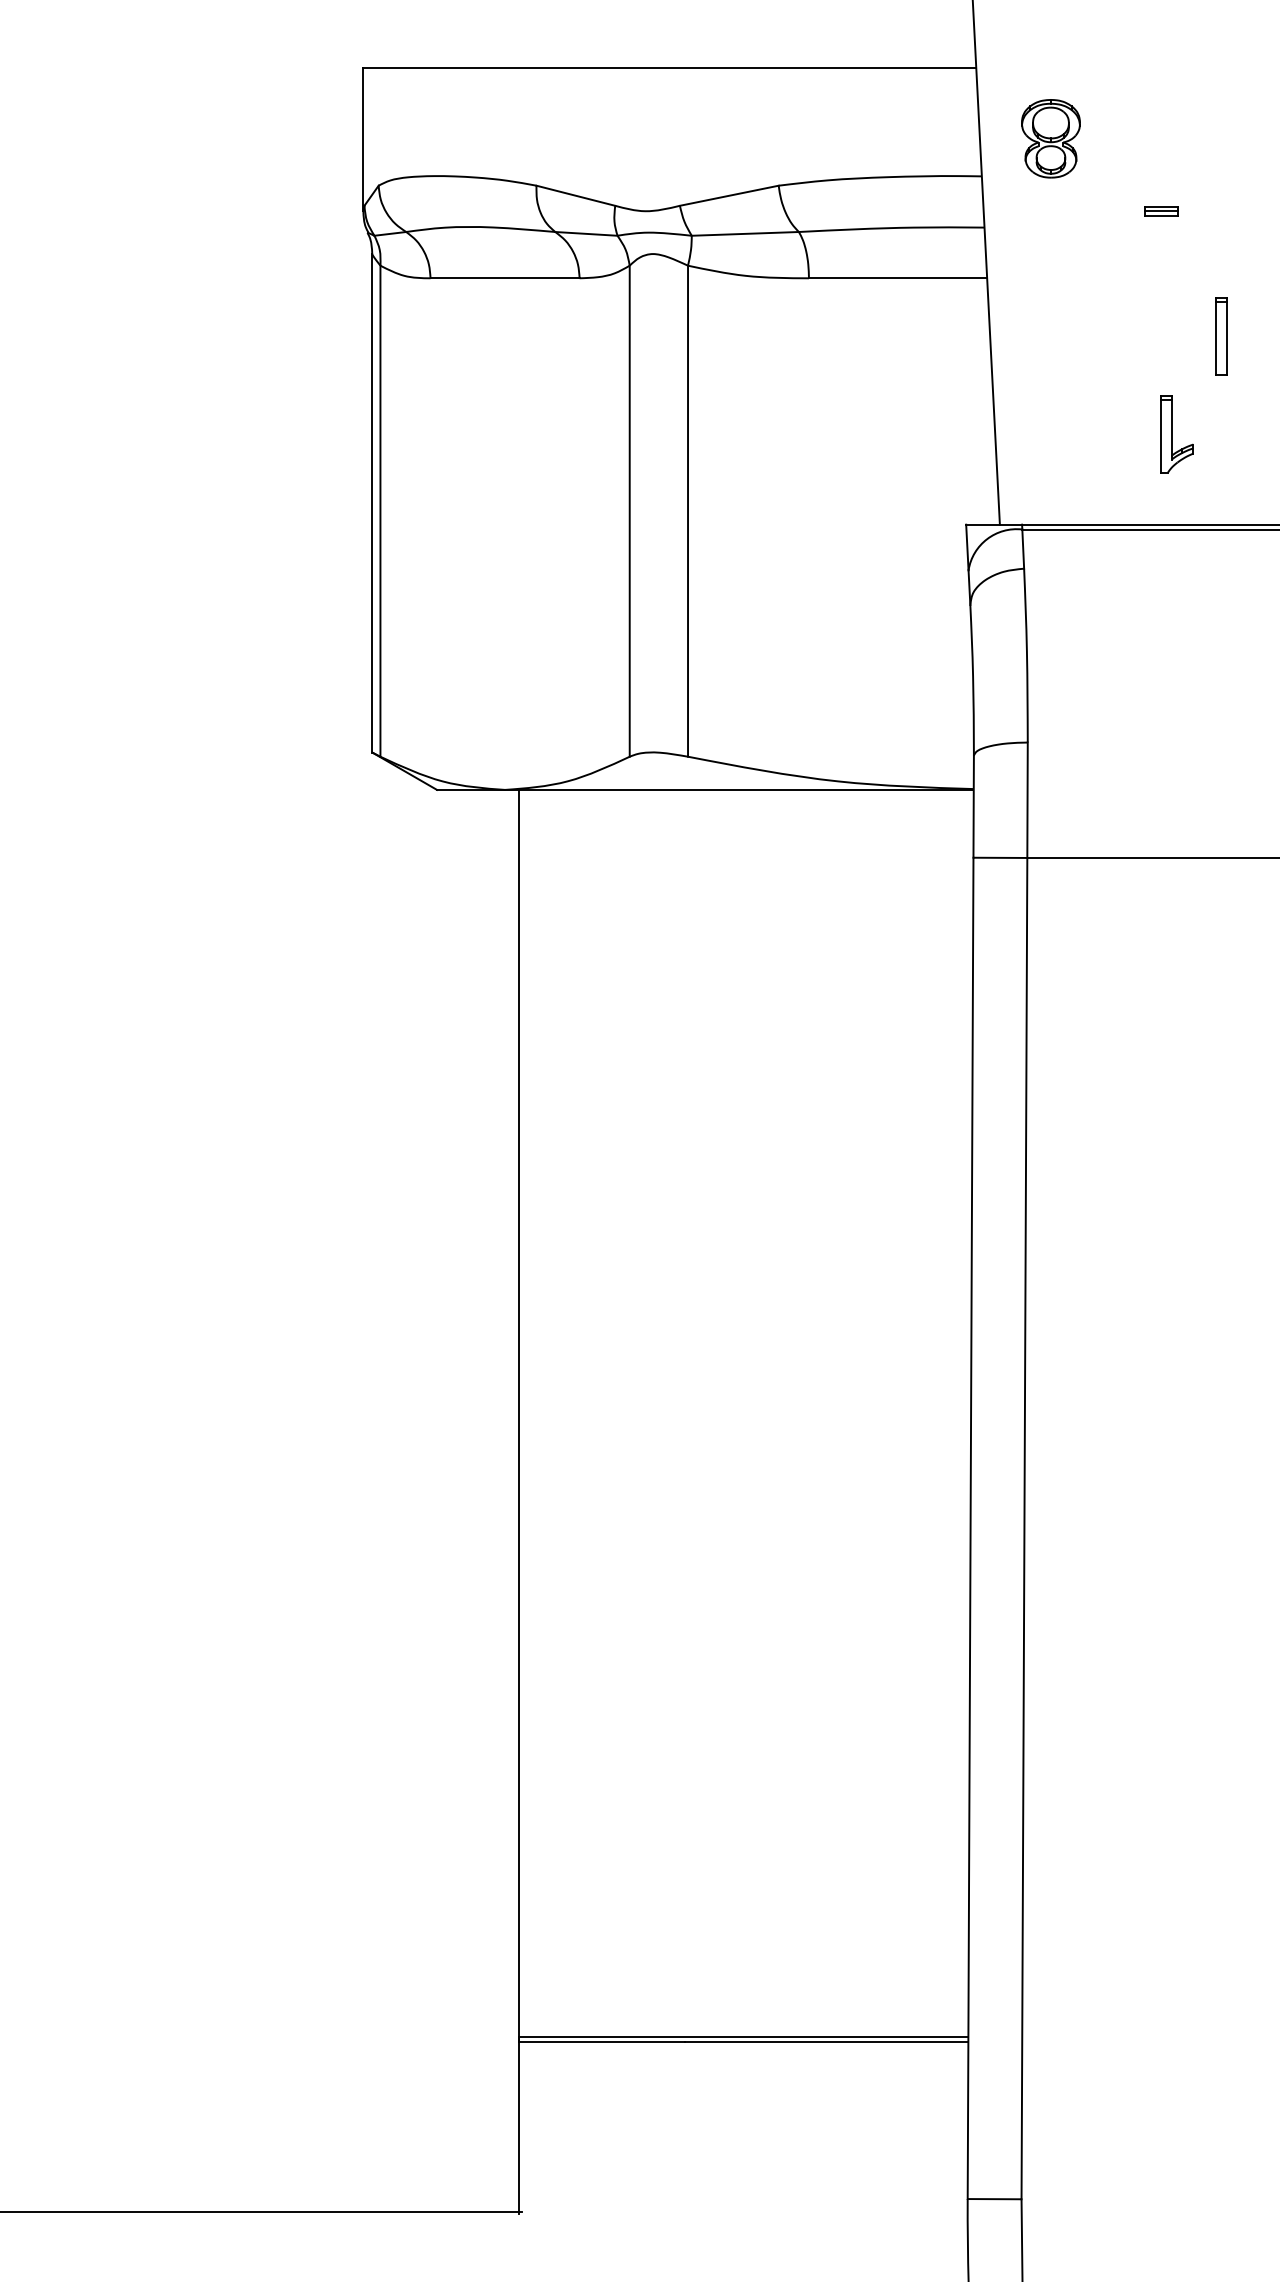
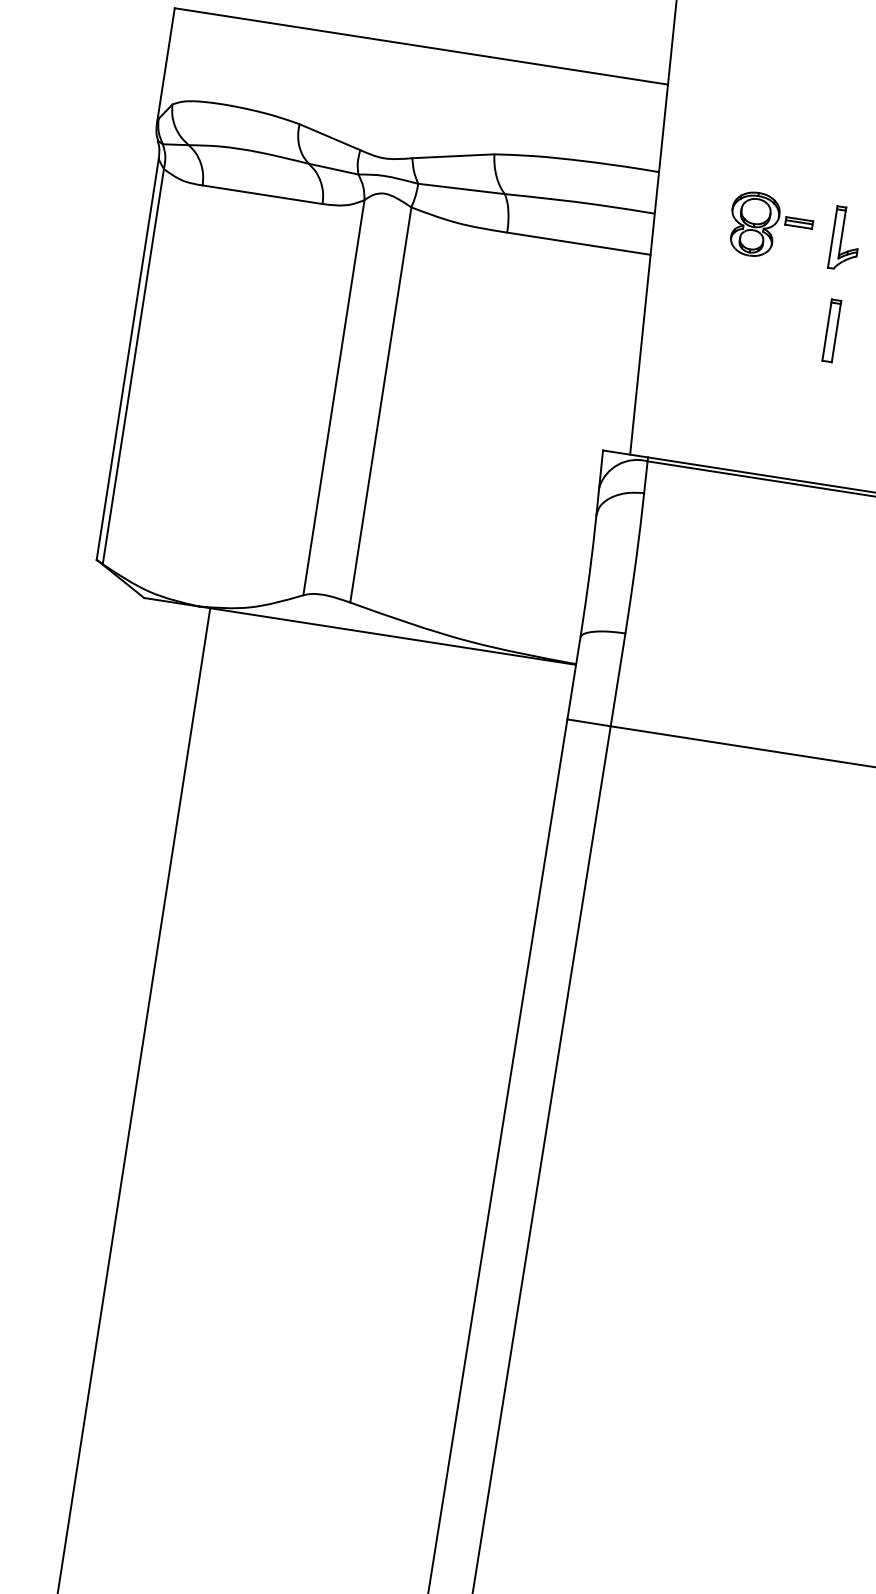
part: (1050, 138) -> (753, 223), moved
part: (1176, 434) -> (845, 238), moved

